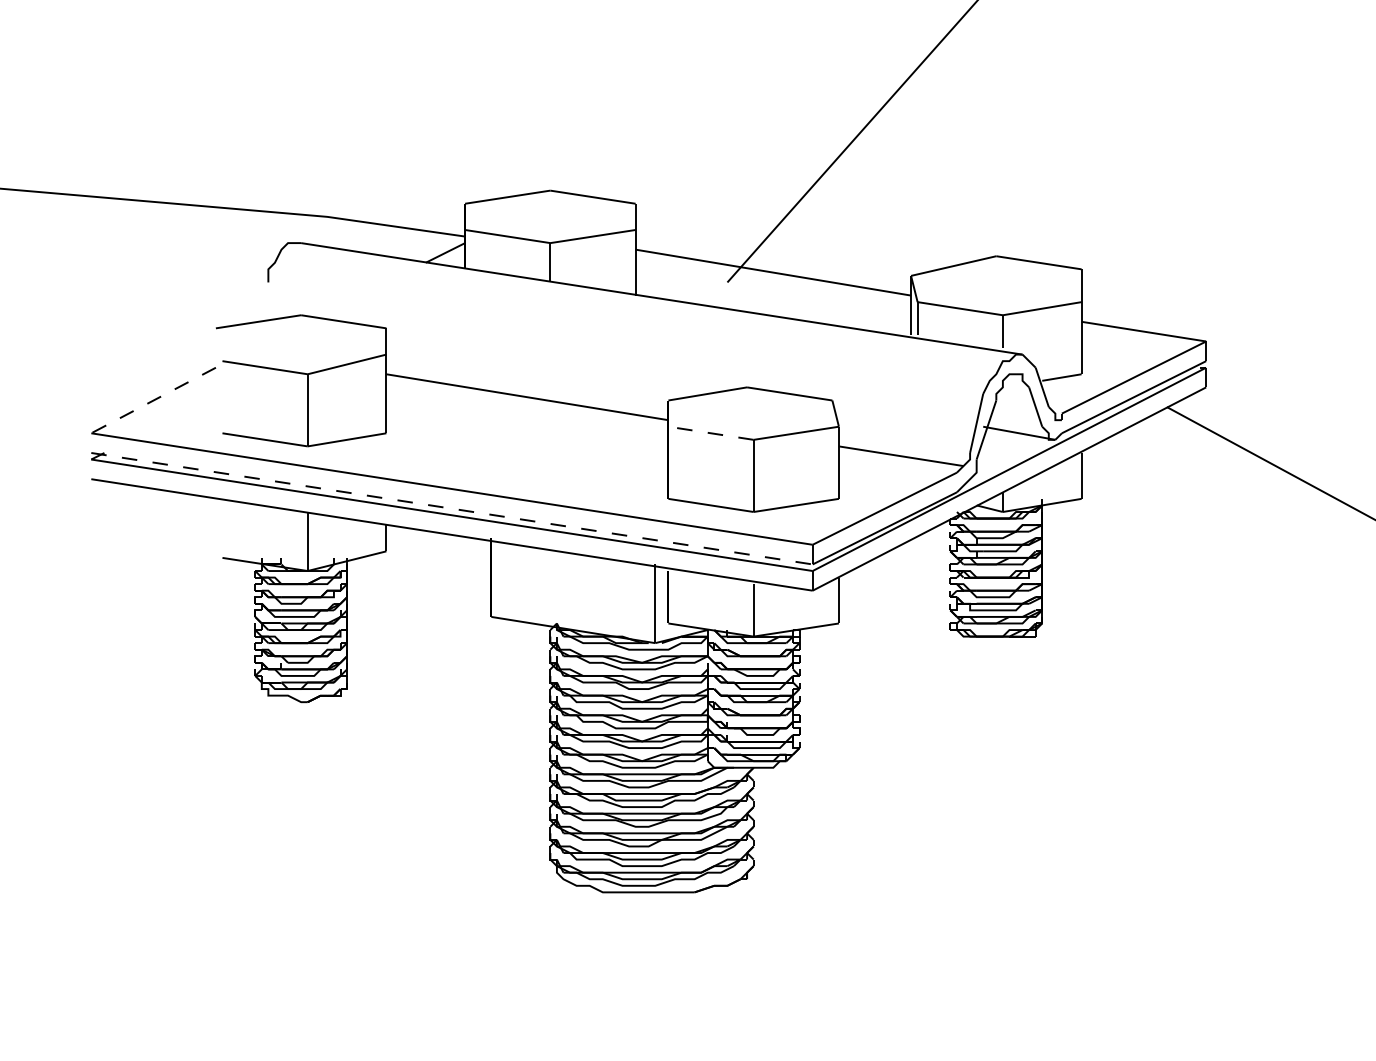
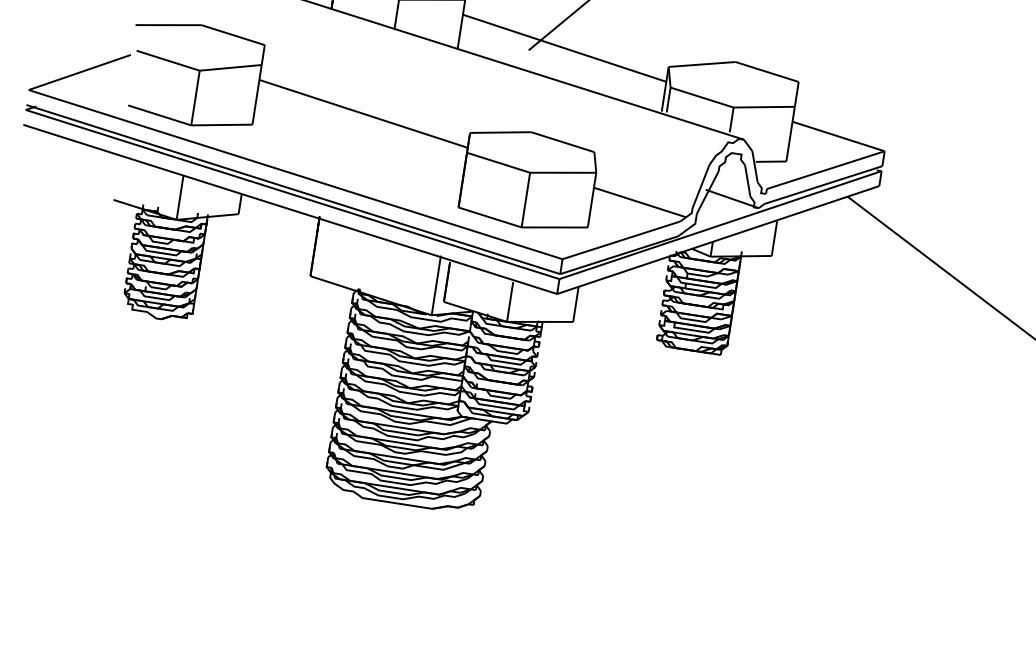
line: (153, 400) -> (79, 72), dashed -> solid
line: (710, 433) -> (498, 162), dashed -> solid
line: (452, 508) -> (293, 189), dashed -> solid

